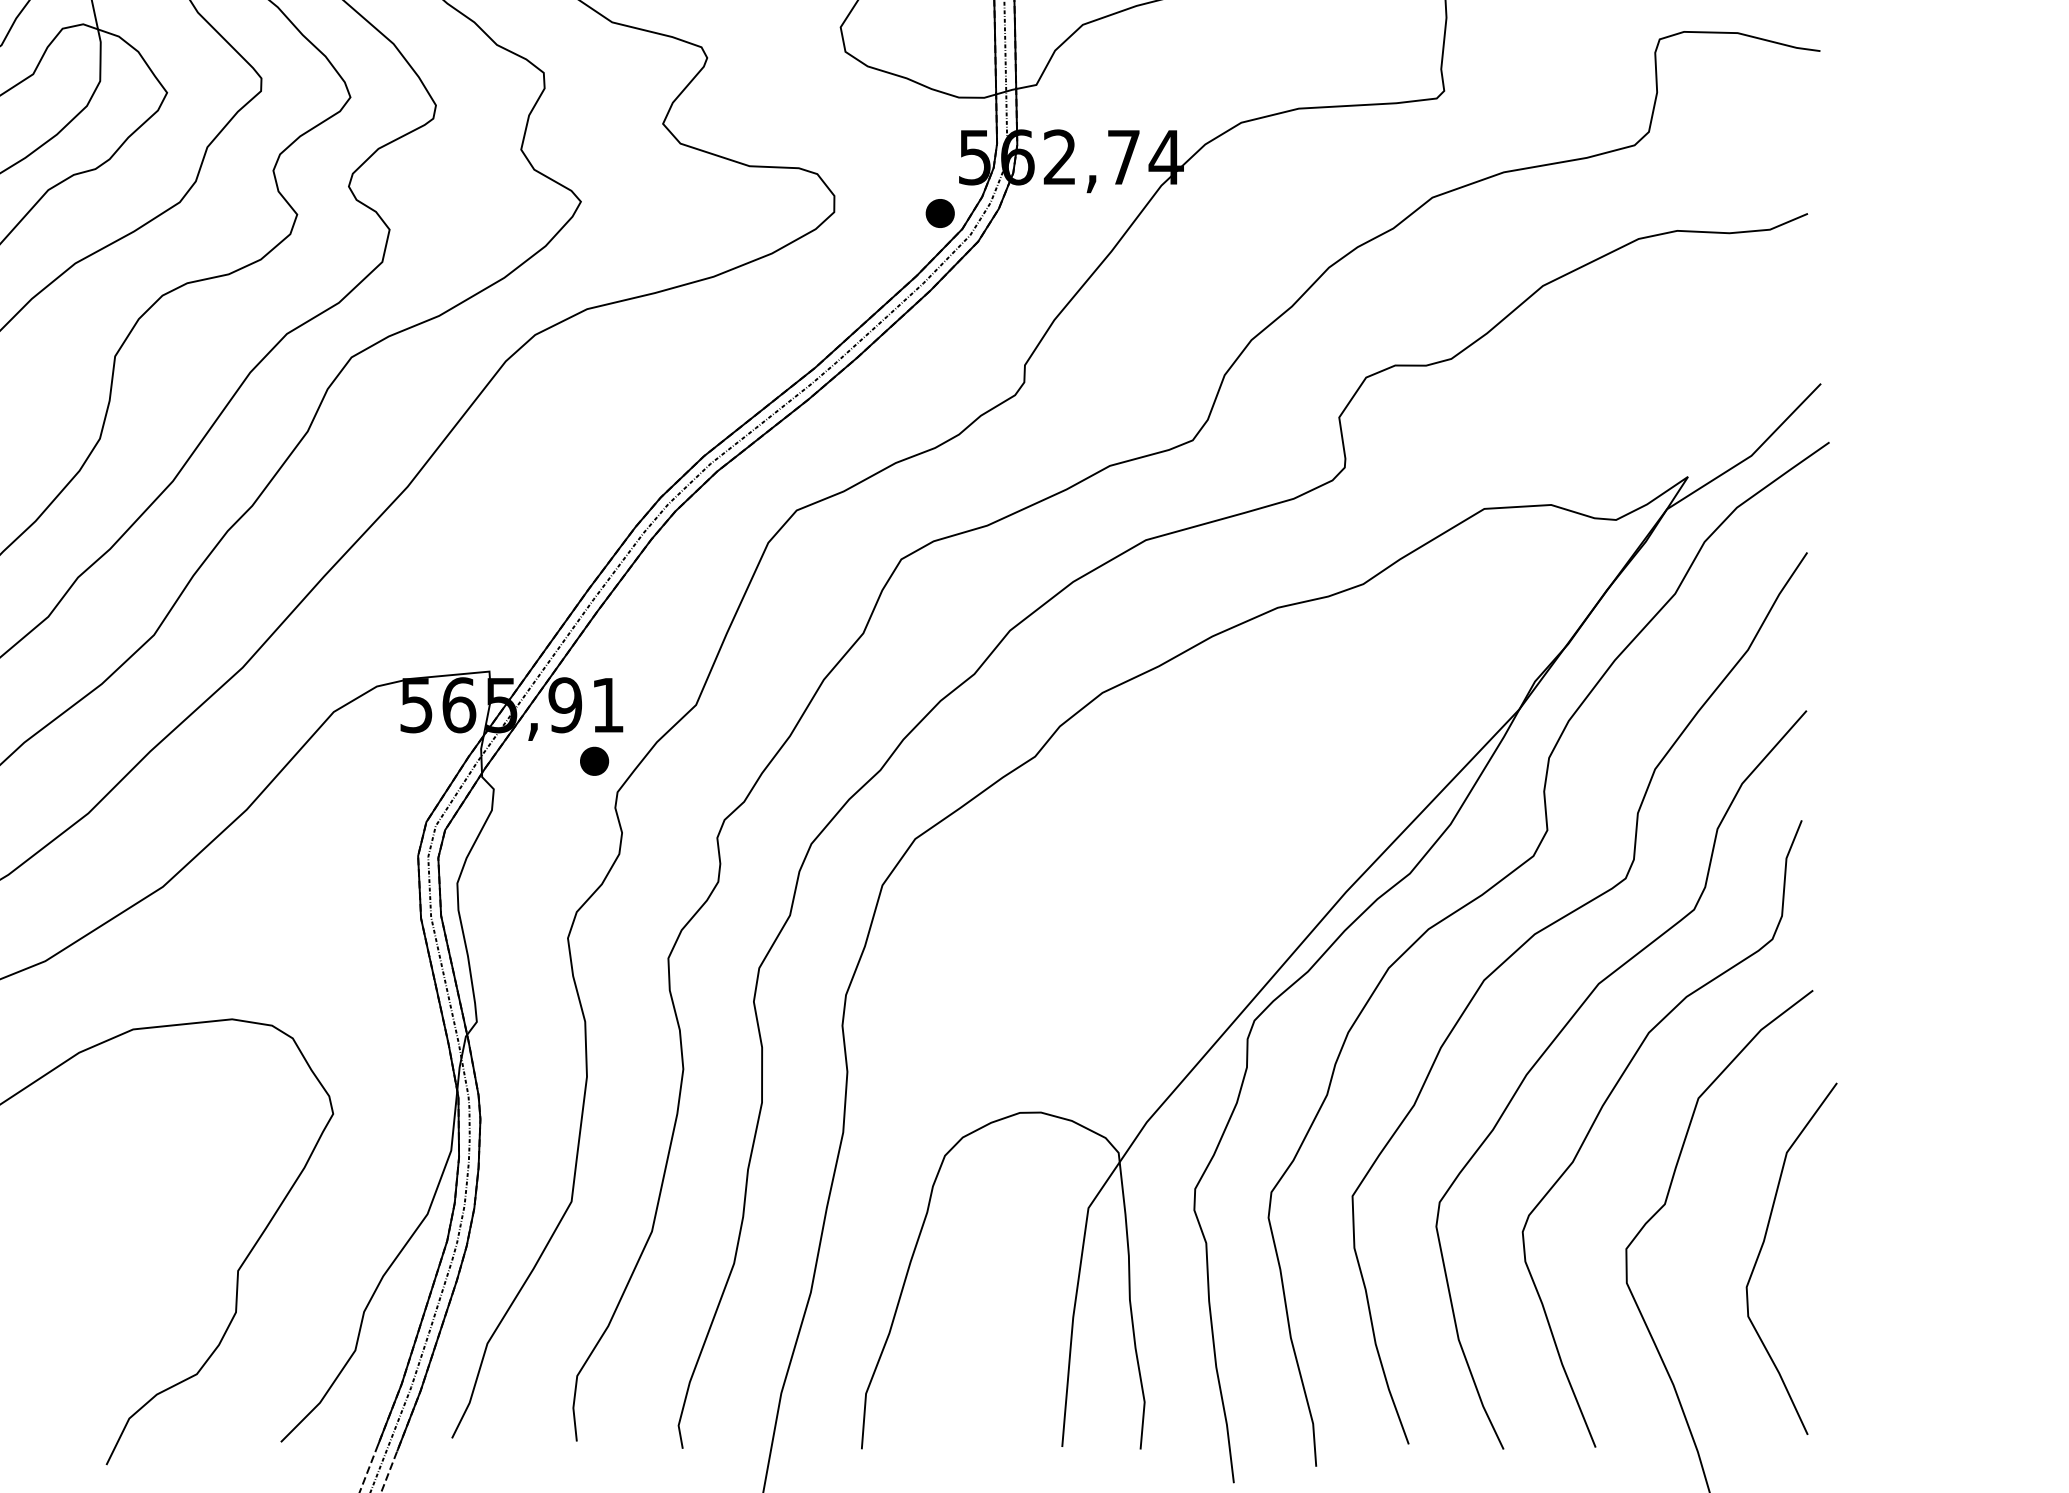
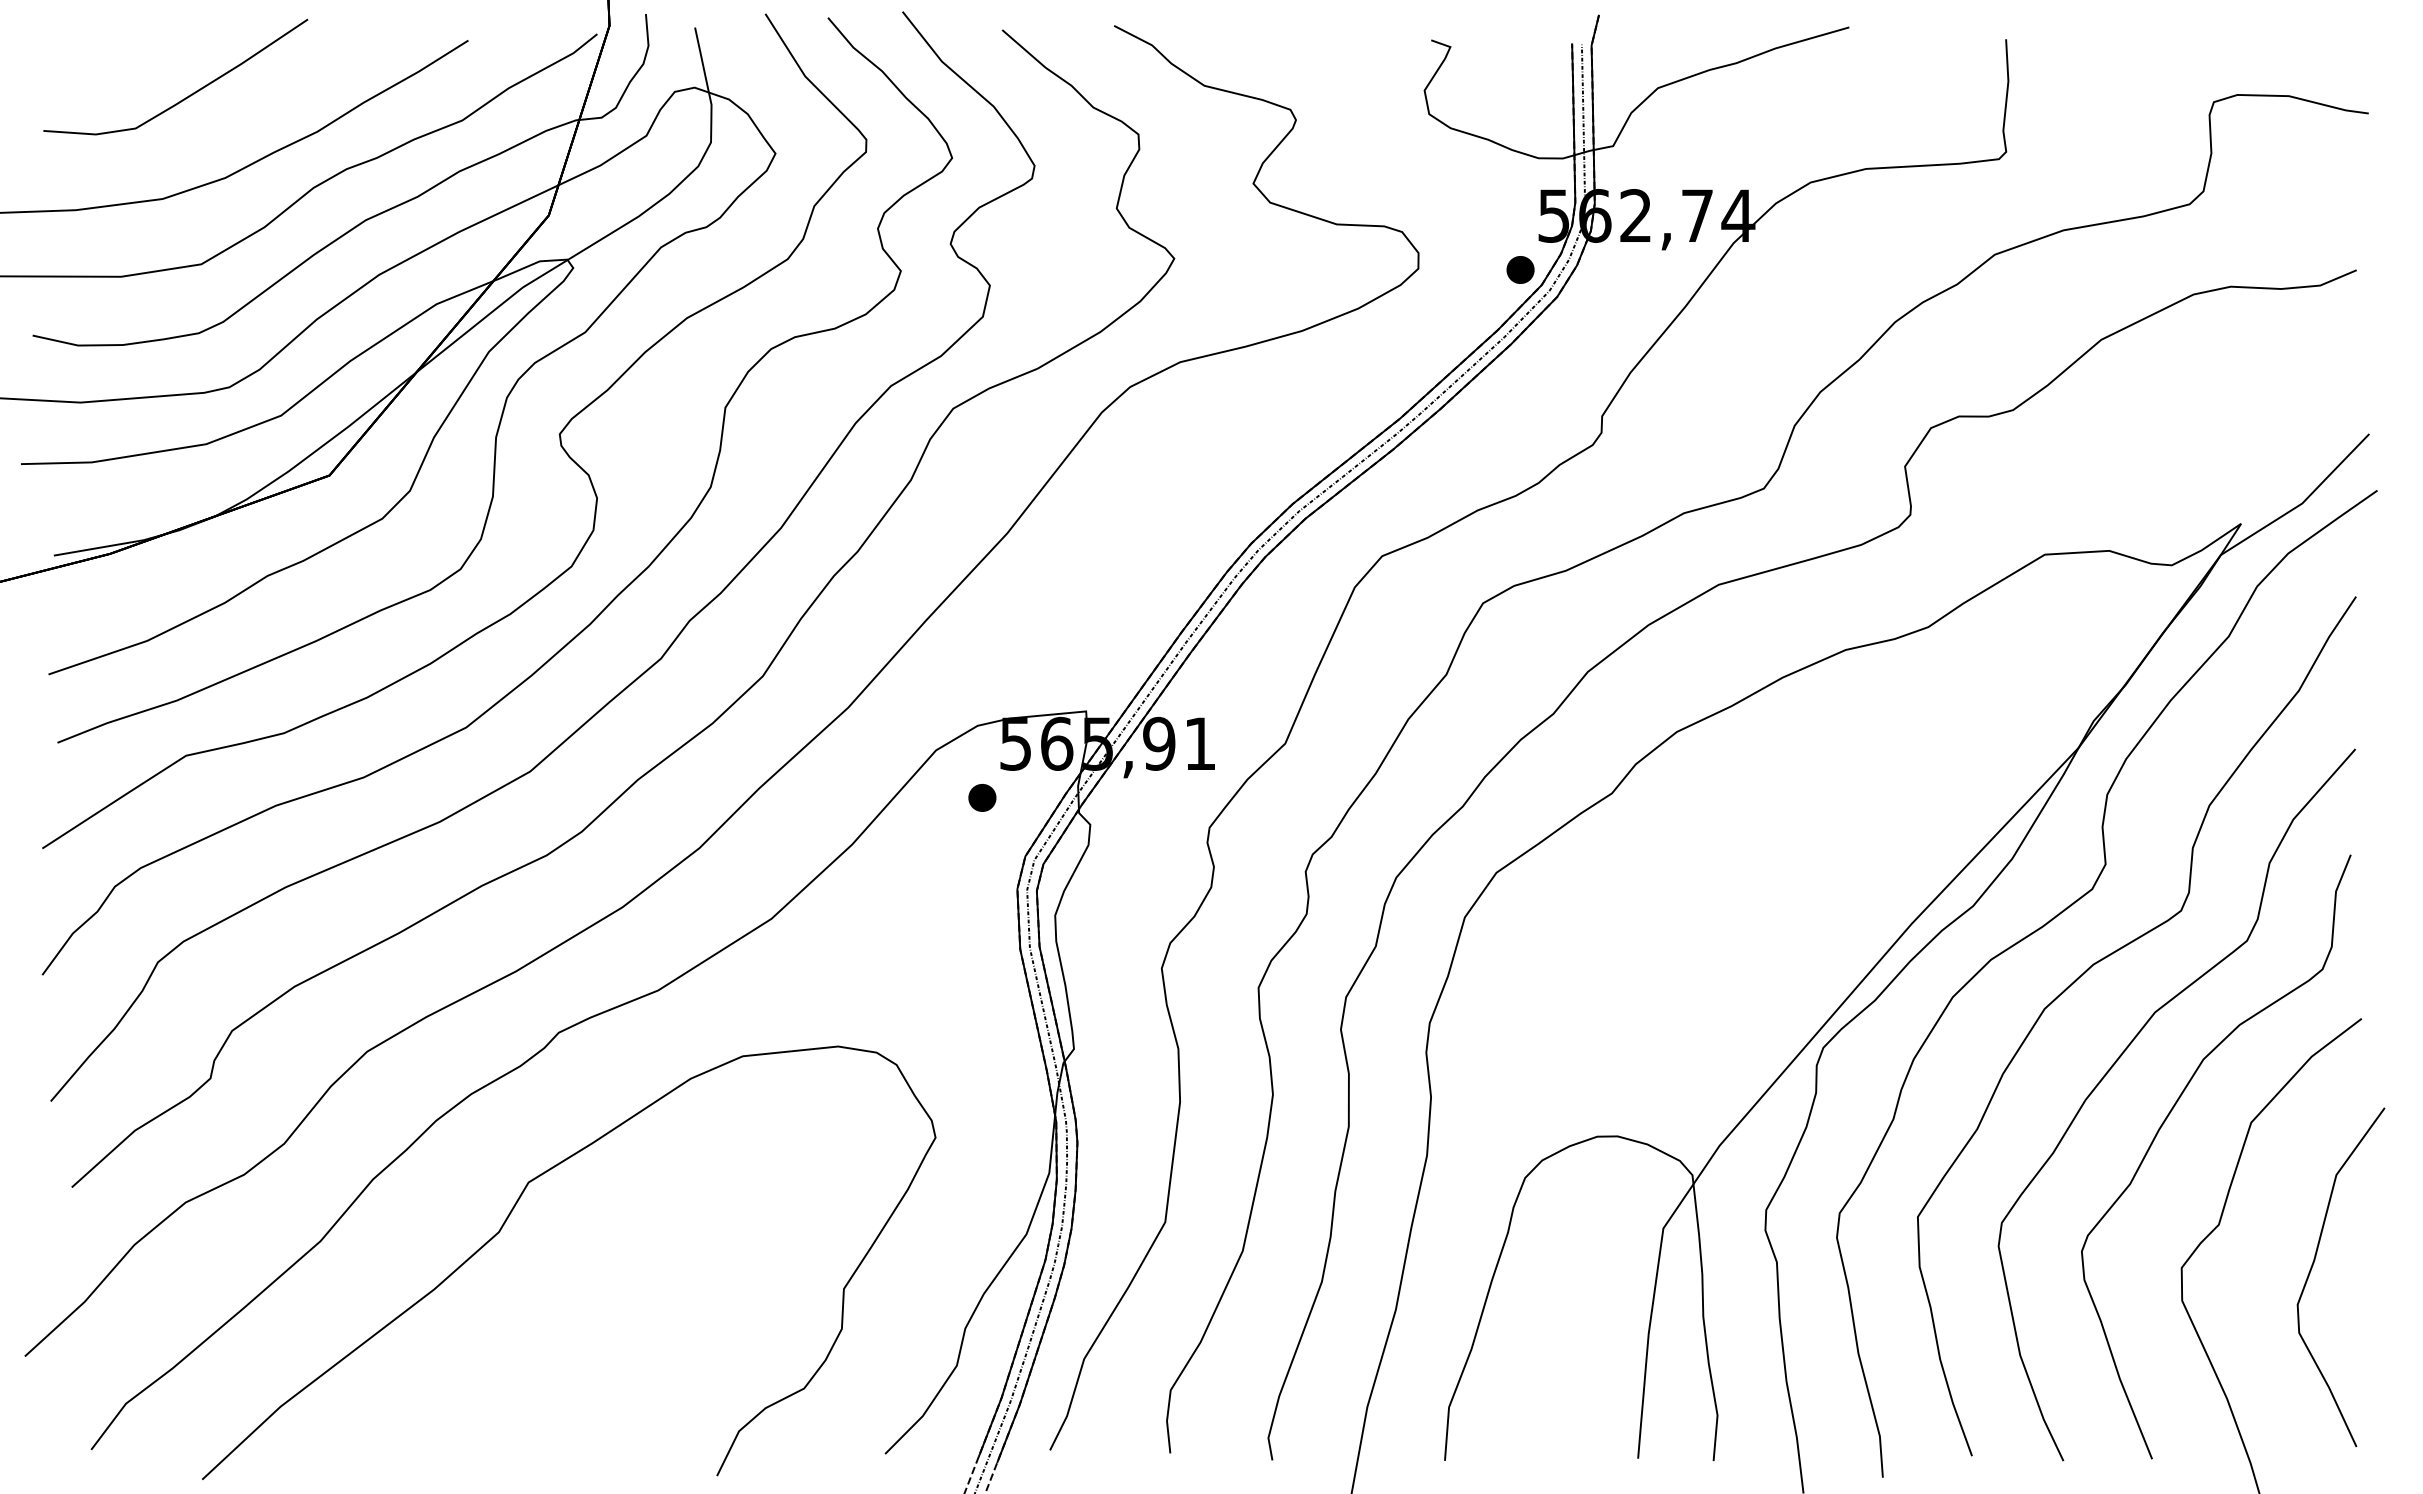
part: (594, 760) -> (982, 797), moved

